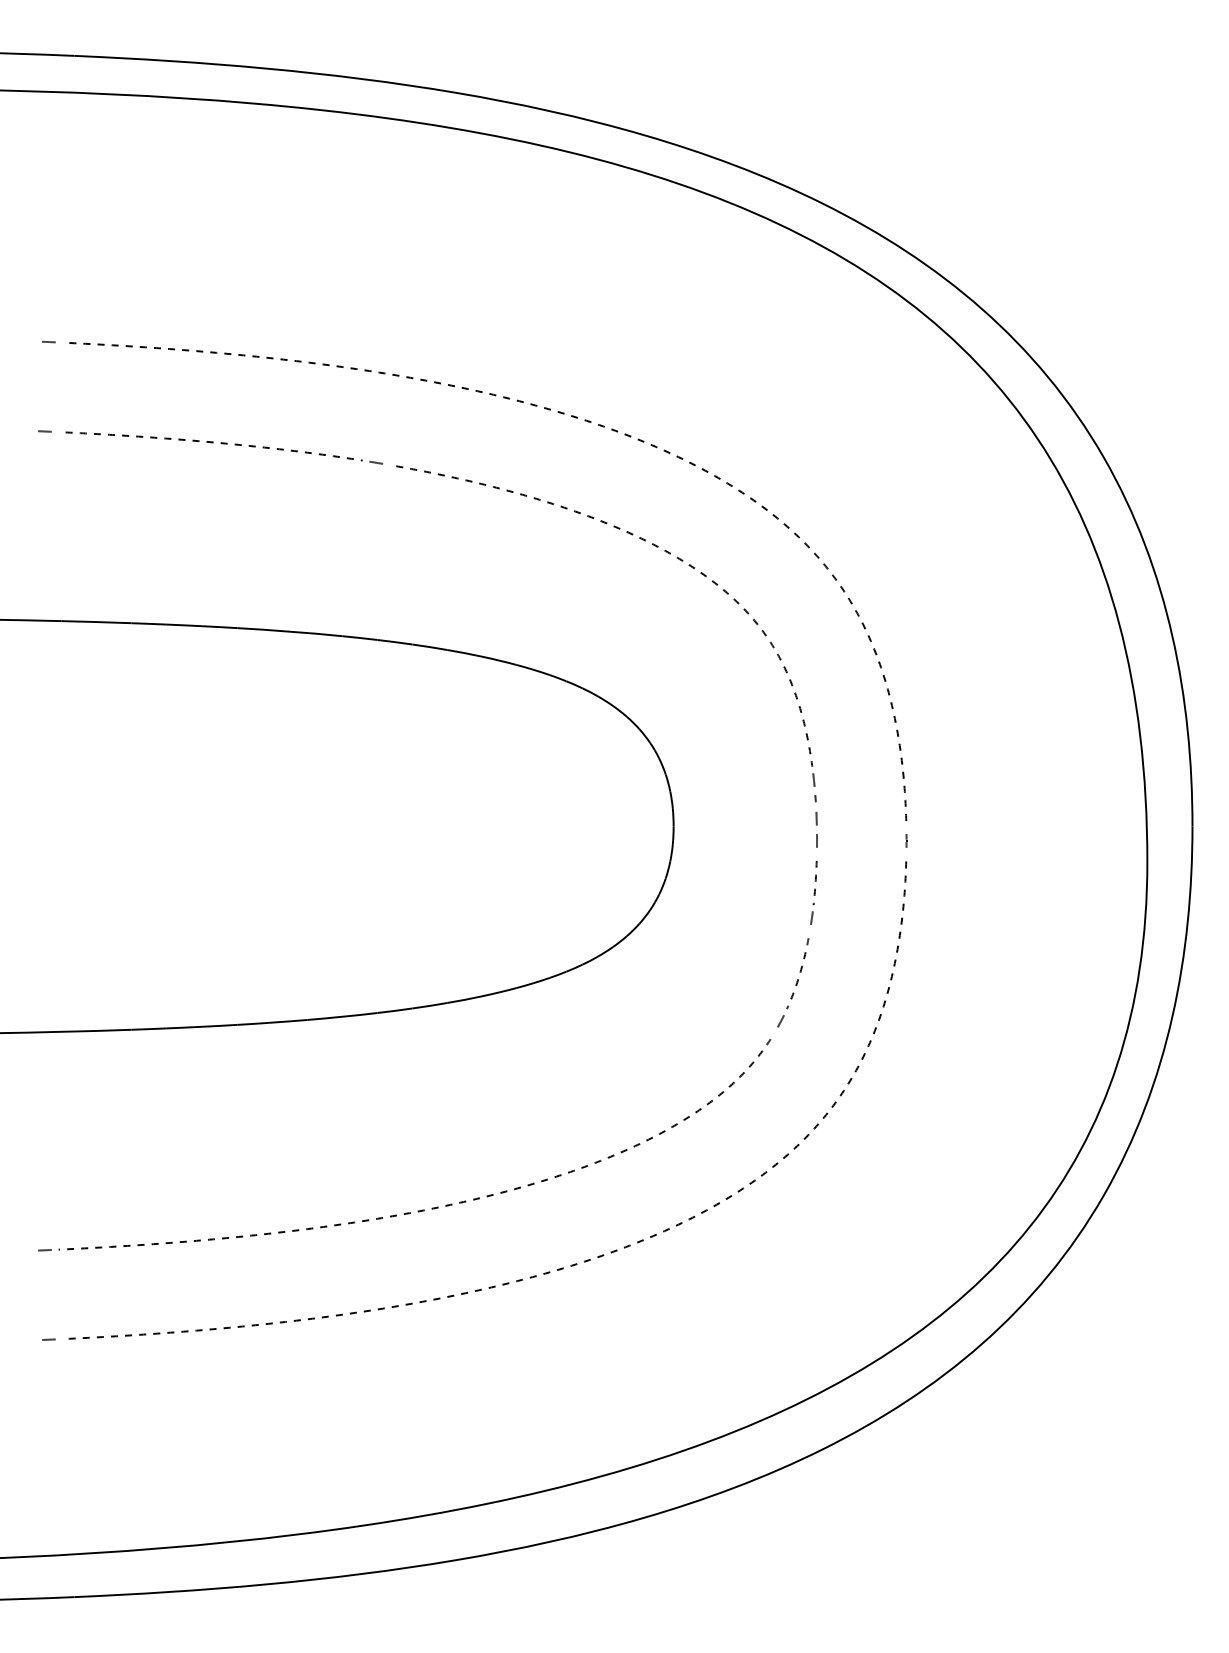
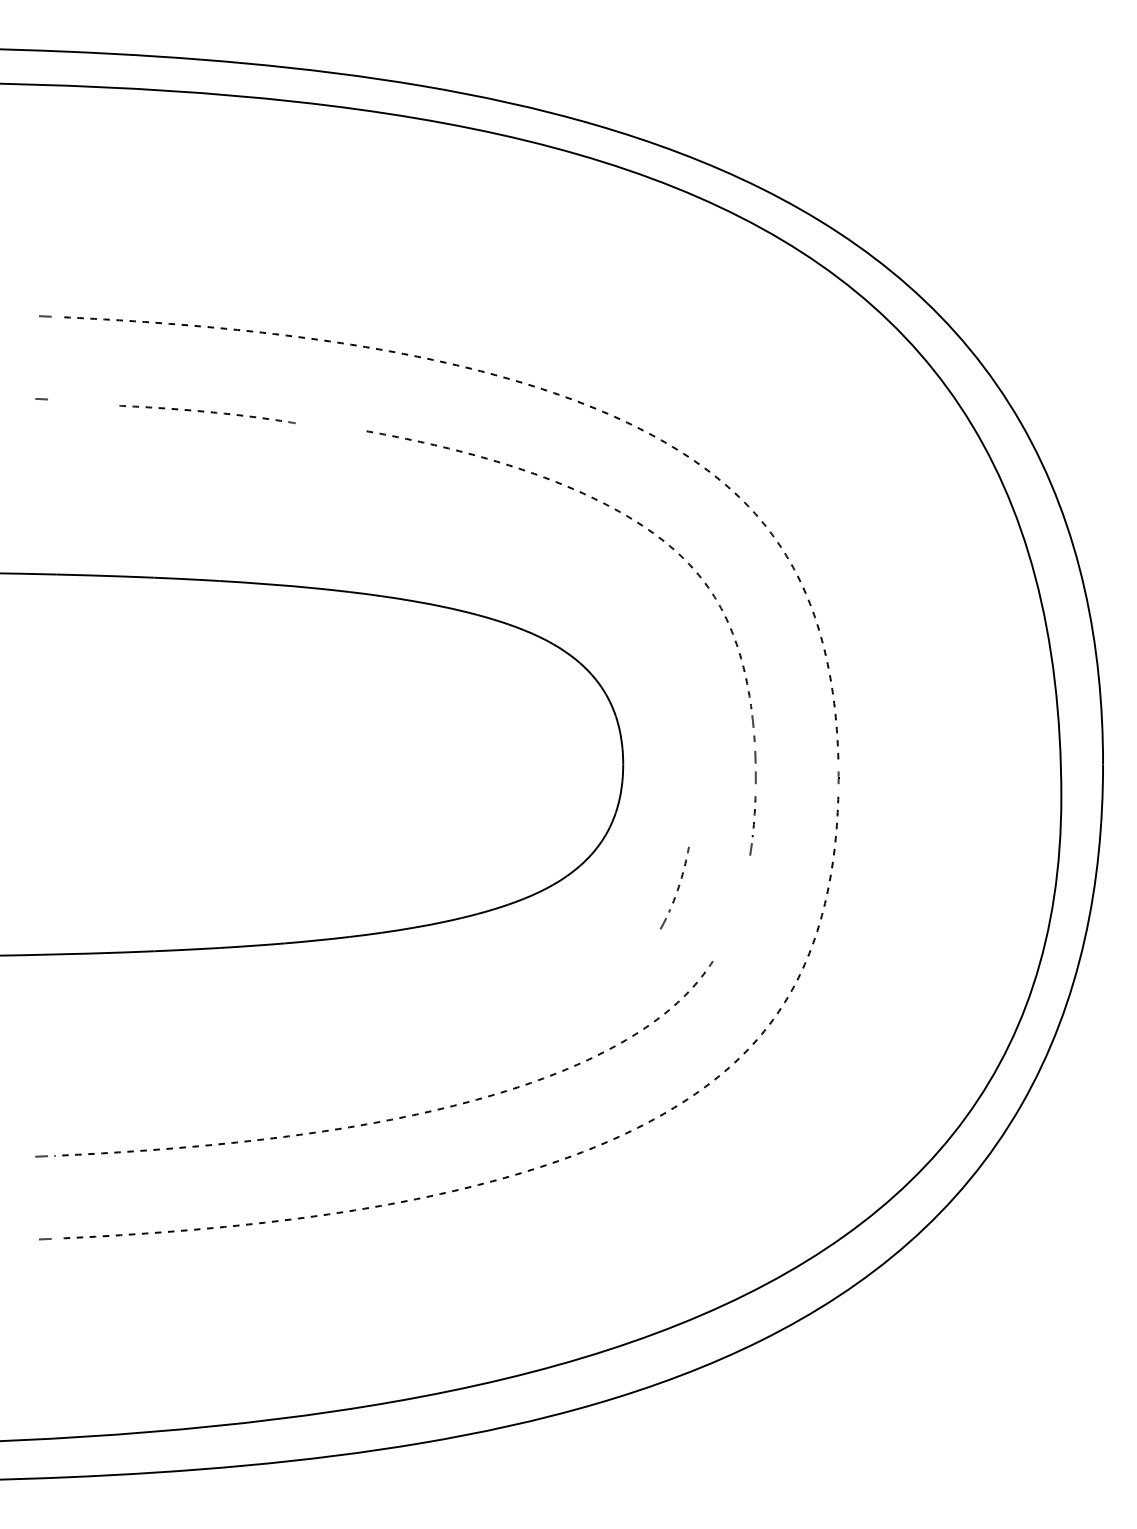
part: (224, 448) -> (207, 414), size x0.6
part: (792, 982) -> (674, 887), moved

